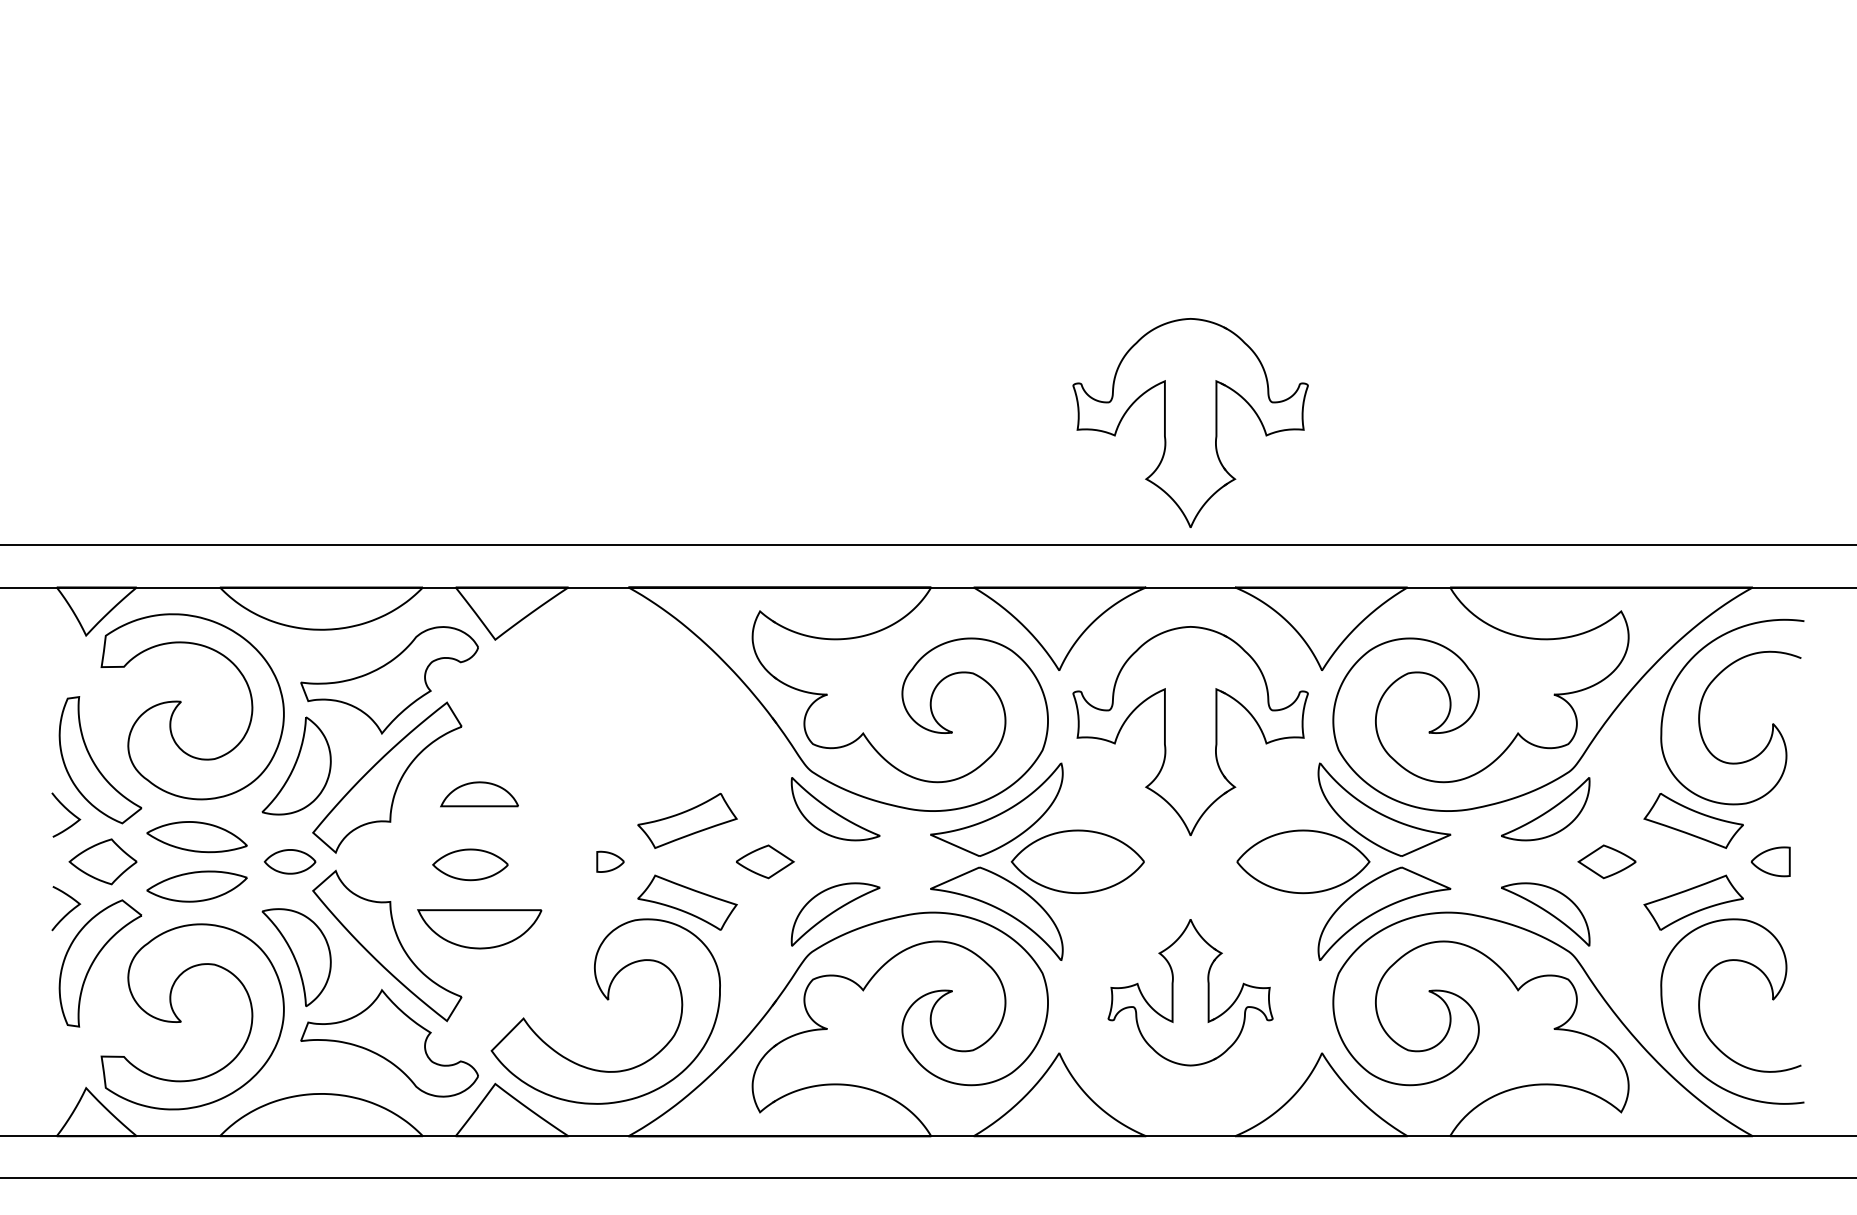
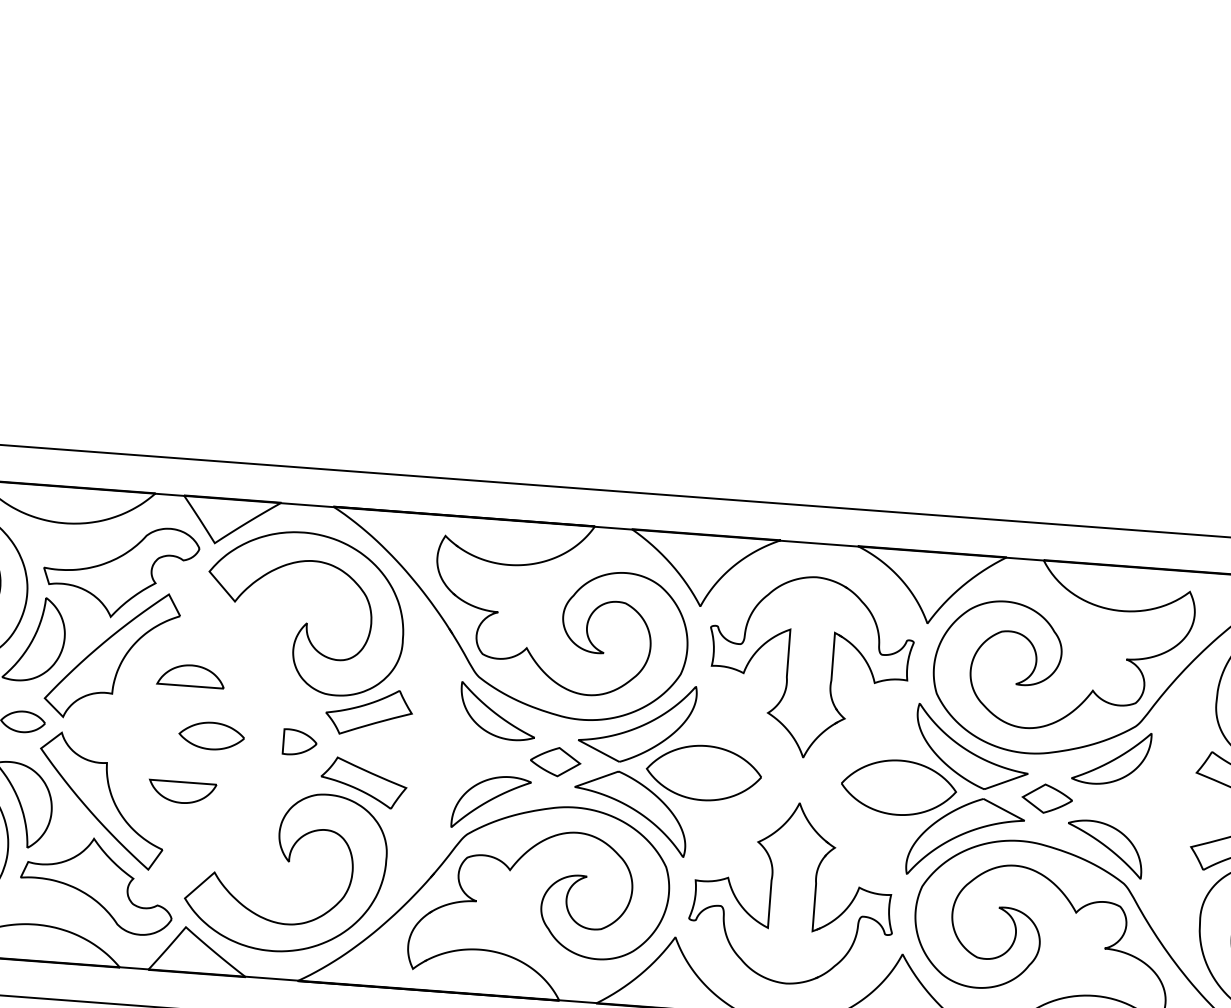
part: (1190, 422) -> (829, 400), removed
part: (607, 723) -> (306, 622), added
part: (610, 861) -> (299, 742), size x1.43
part: (765, 861) -> (555, 761), moved
part: (1606, 861) -> (1046, 798), moved
part: (470, 864) -> (211, 735), moved
part: (479, 929) -> (182, 792), size x0.62
part: (1190, 992) -> (792, 893), size x1.43

